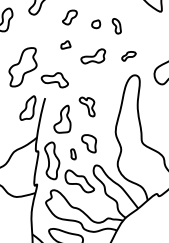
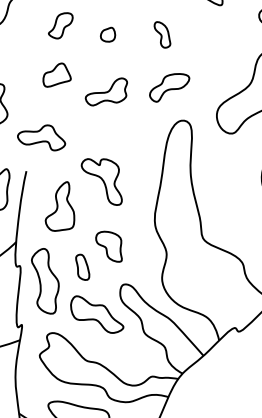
part: (116, 26) -> (161, 35), moved
part: (65, 44) -> (56, 74), size x1.67
part: (128, 56) -> (168, 88), size x1.67
part: (86, 106) -> (100, 181), size x1.43
part: (73, 154) -> (82, 267), size x1.43

